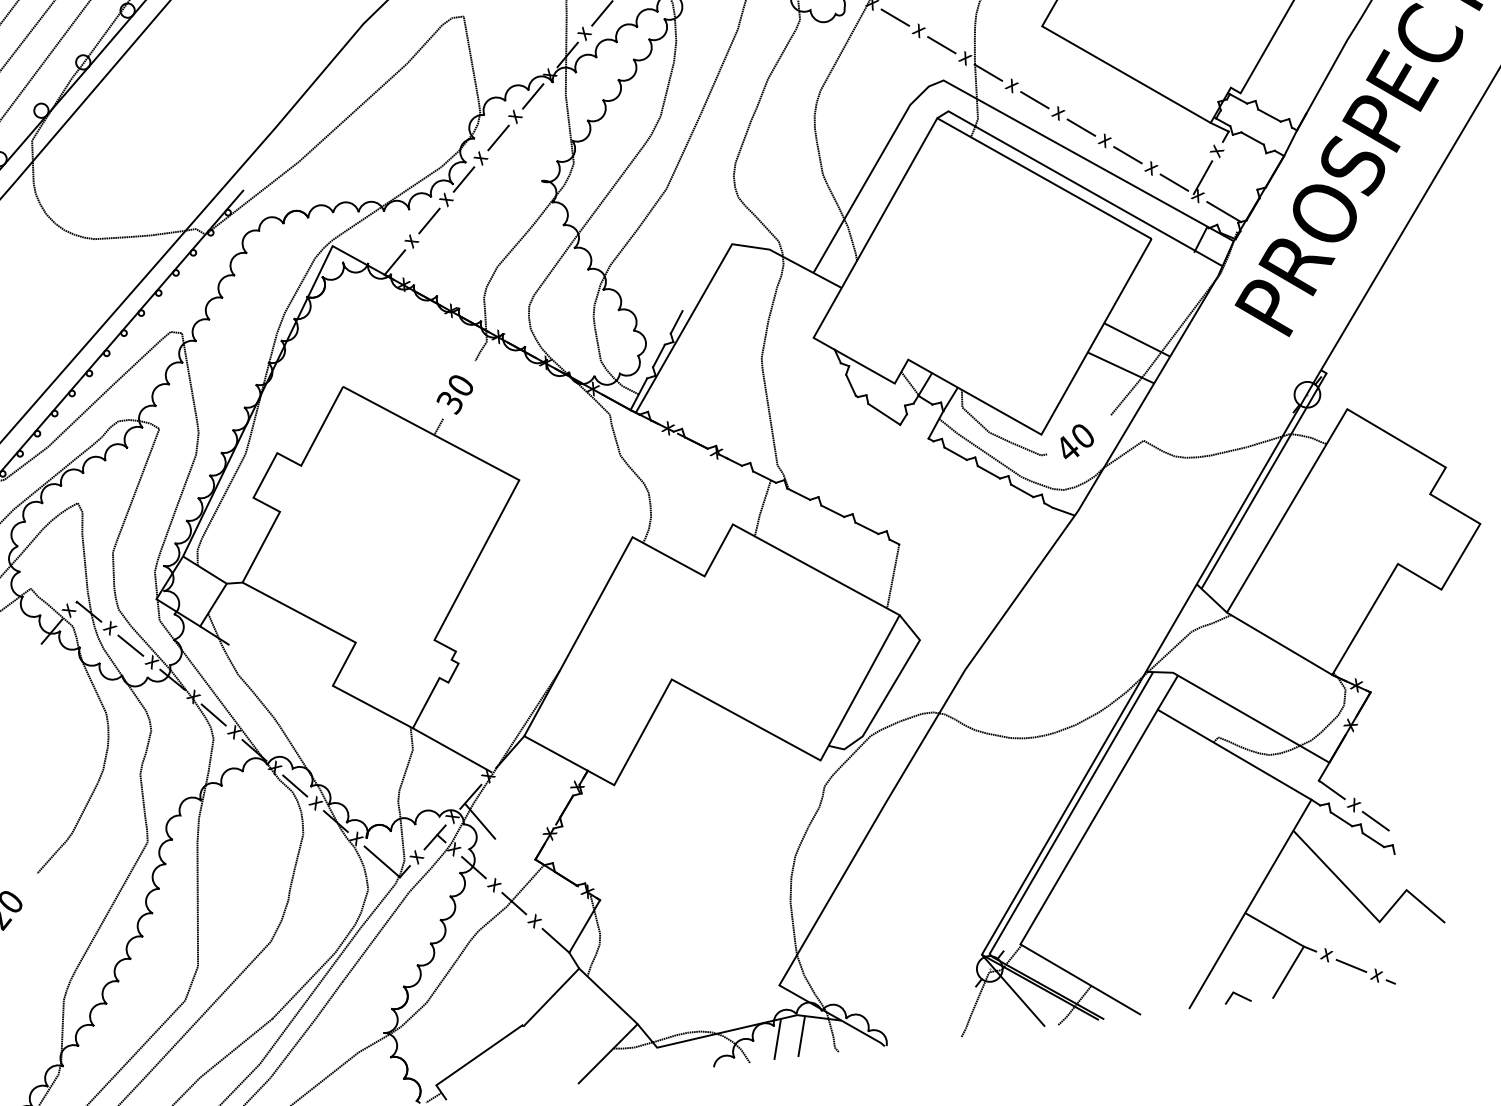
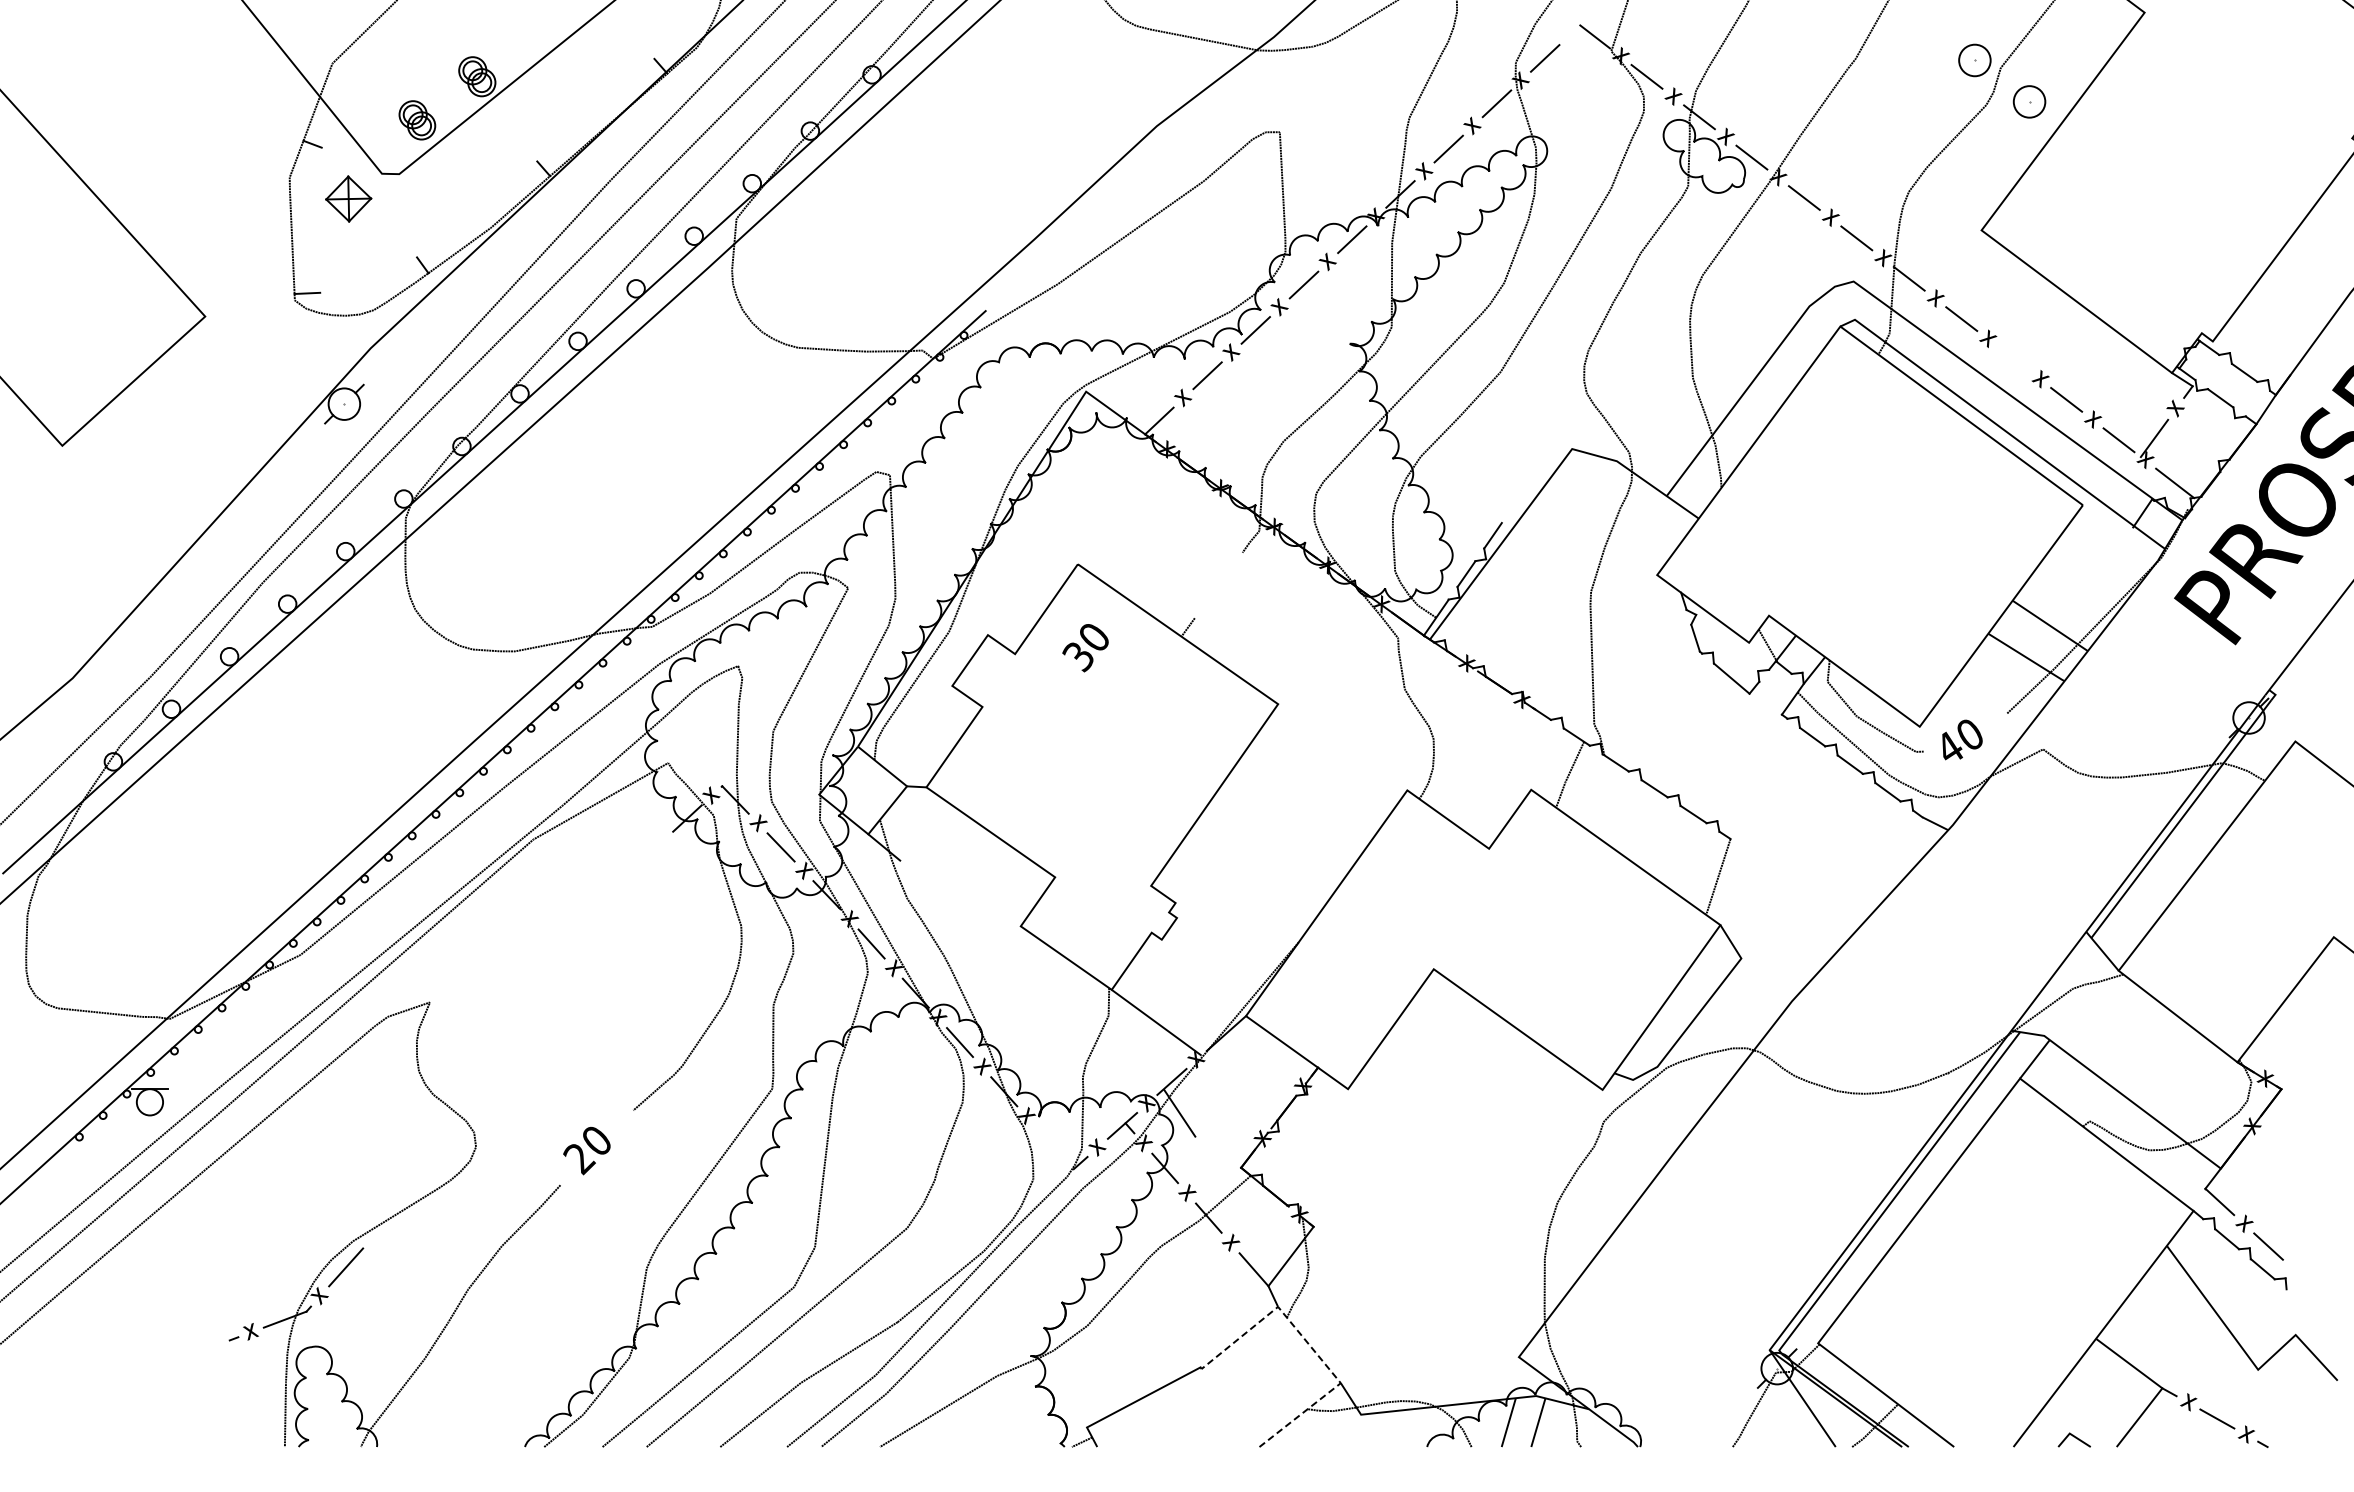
line: (1080, 127) -> (2013, 359), removed
text: (454, 395) -> (1085, 648), moved
line: (382, 861) -> (1054, 1147), removed
line: (610, 997) -> (1311, 1346), solid -> dashed

